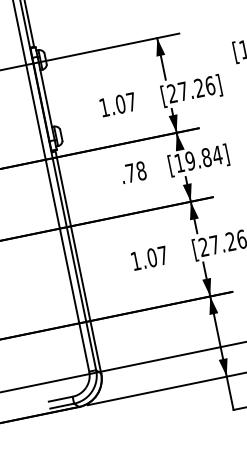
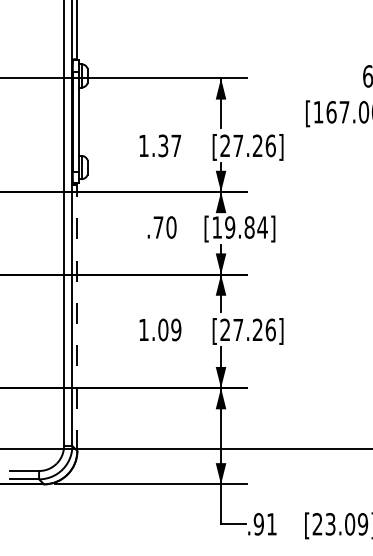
text: (120, 103) -> (163, 145), 1.07 -> 1.37
text: (141, 170) -> (171, 227), .78 -> .70
text: (163, 255) -> (176, 329), 1.07 -> 1.09
line: (78, 262) -> (77, 317), solid -> dashed

